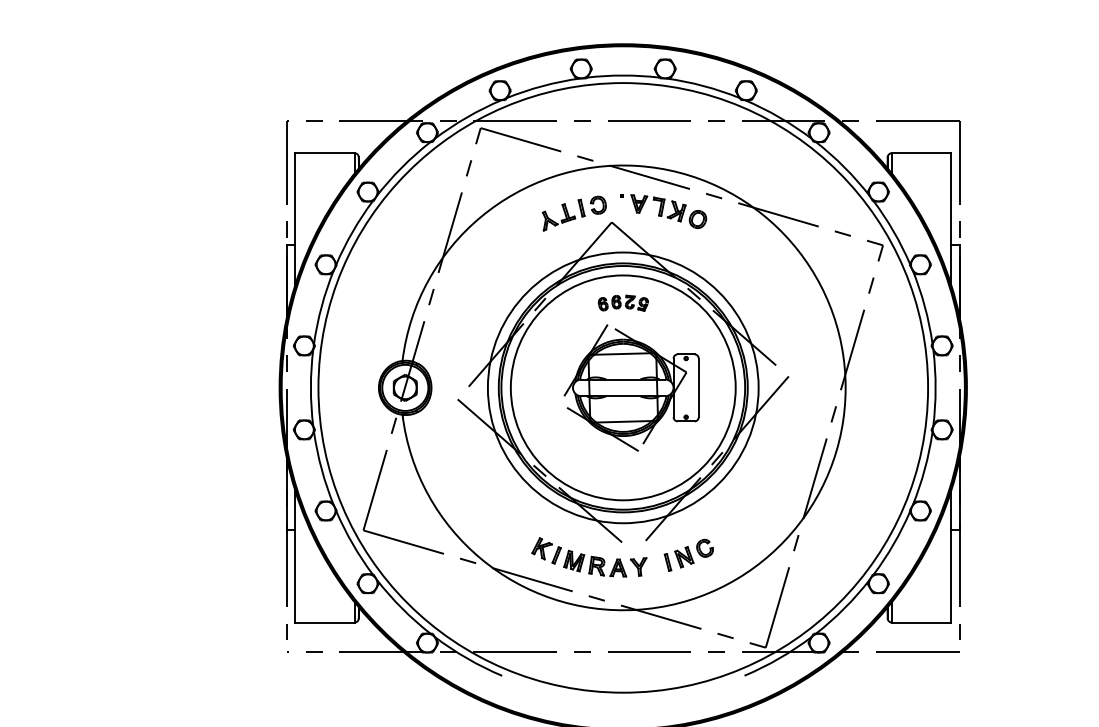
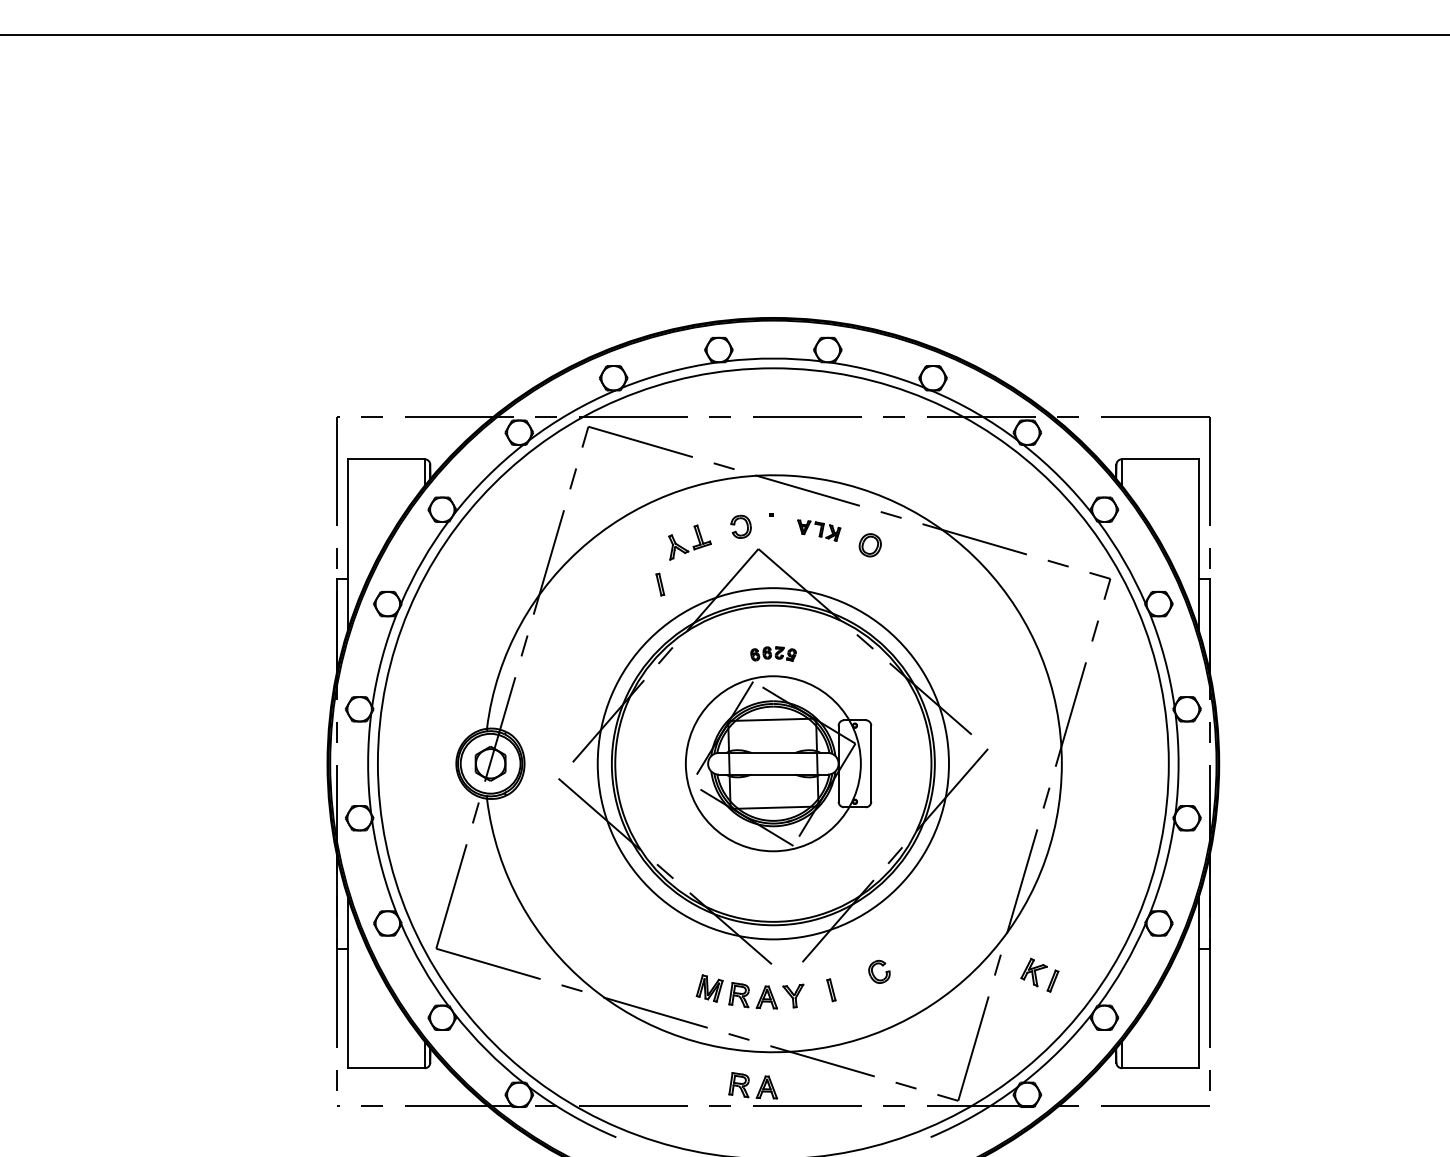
part: (581, 208) -> (660, 584), moved
part: (658, 208) -> (819, 530), size x0.6
part: (623, 302) -> (773, 653), size x0.7
circle: (623, 387) -> (773, 763), size x0.6
part: (546, 550) -> (1039, 974), moved
part: (684, 557) -> (852, 983), removed
part: (607, 635) -> (753, 1085), added

